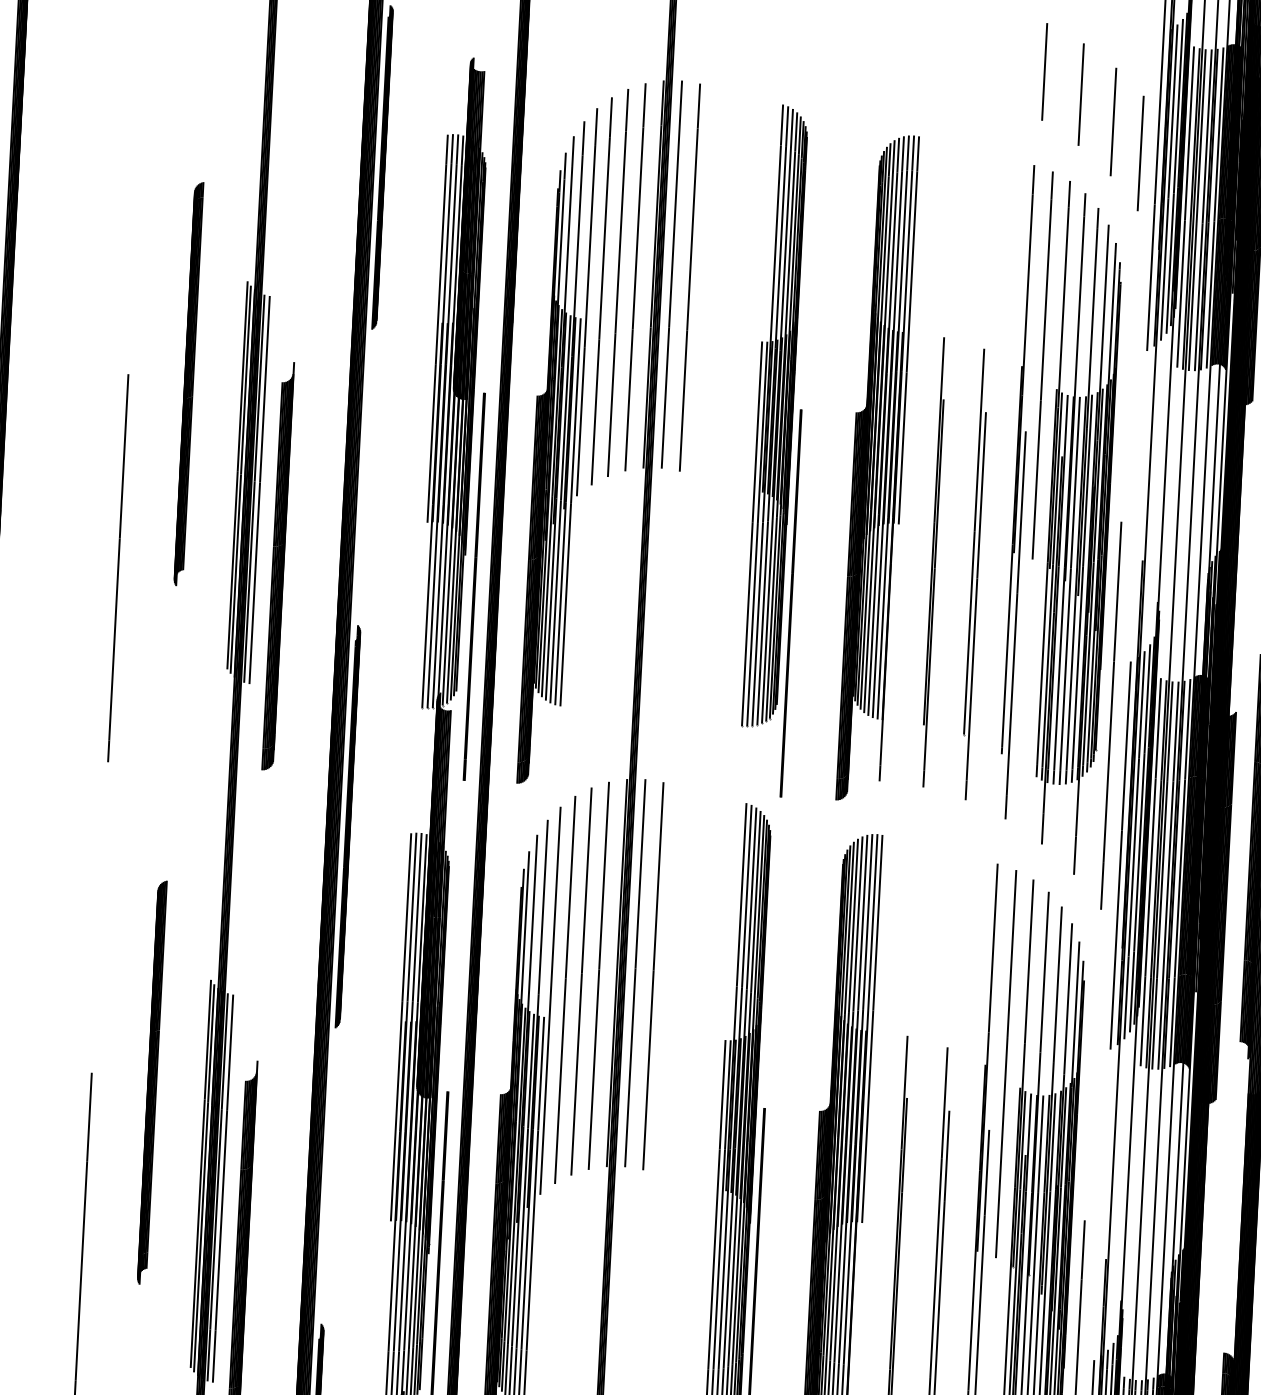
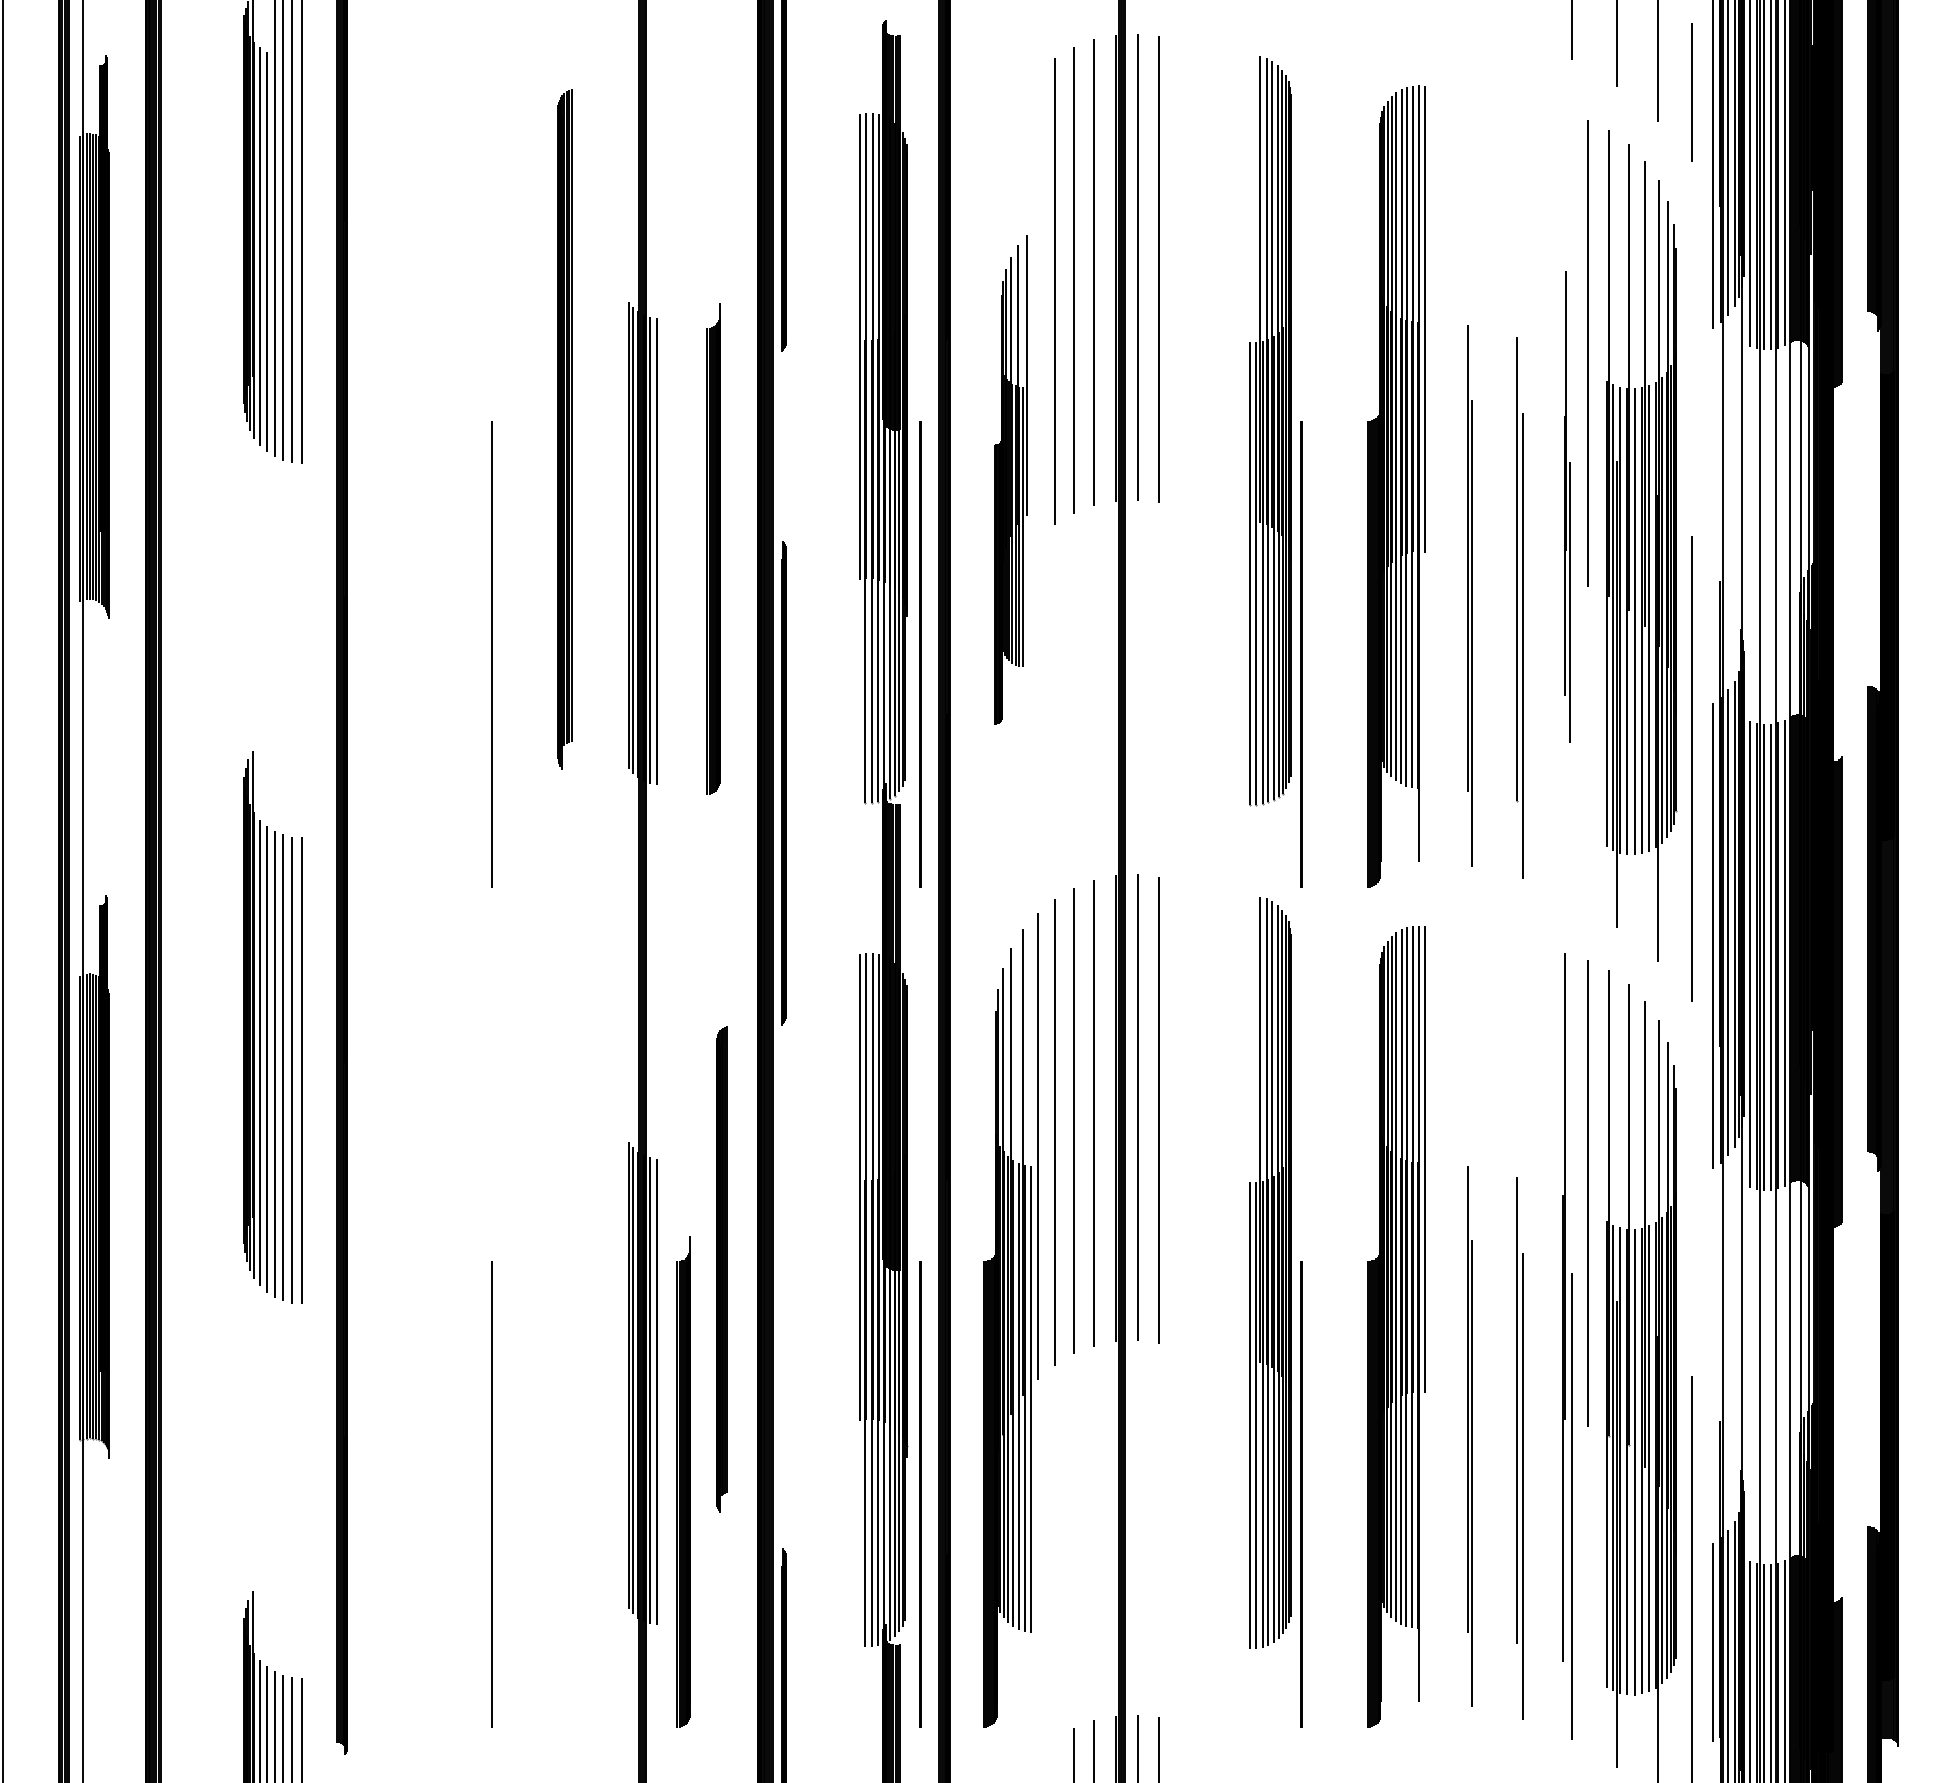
part: (188, 383) -> (564, 428), size x1.4
part: (556, 445) -> (1010, 479), size x0.6
part: (1018, 492) -> (1567, 506), size x0.6
part: (278, 565) -> (713, 548), moved
part: (347, 827) -> (783, 783), moved
part: (151, 1082) -> (721, 1269), moved

